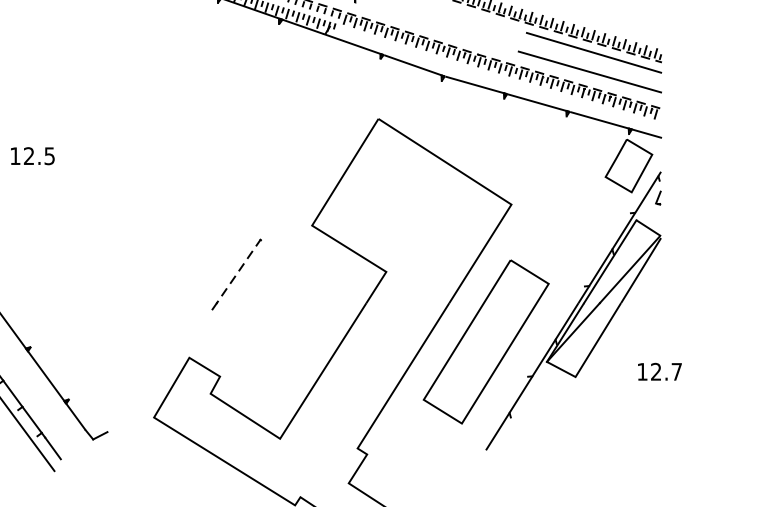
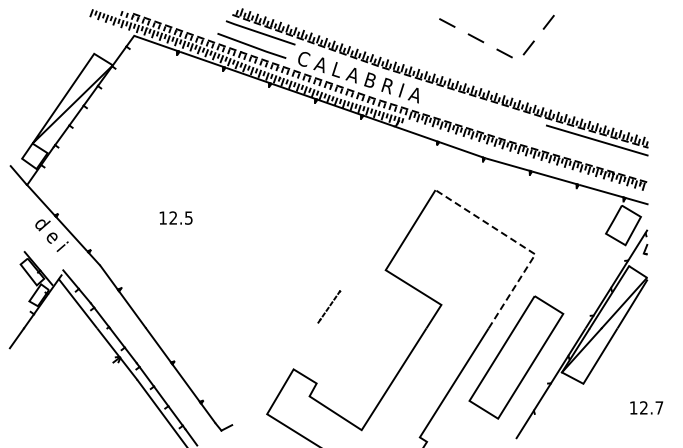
line: (589, 71) -> (593, 154), removed
line: (494, 194) -> (522, 246), solid -> dashed
part: (237, 274) -> (329, 306), size x0.6
text: (659, 371) -> (646, 407), moved

